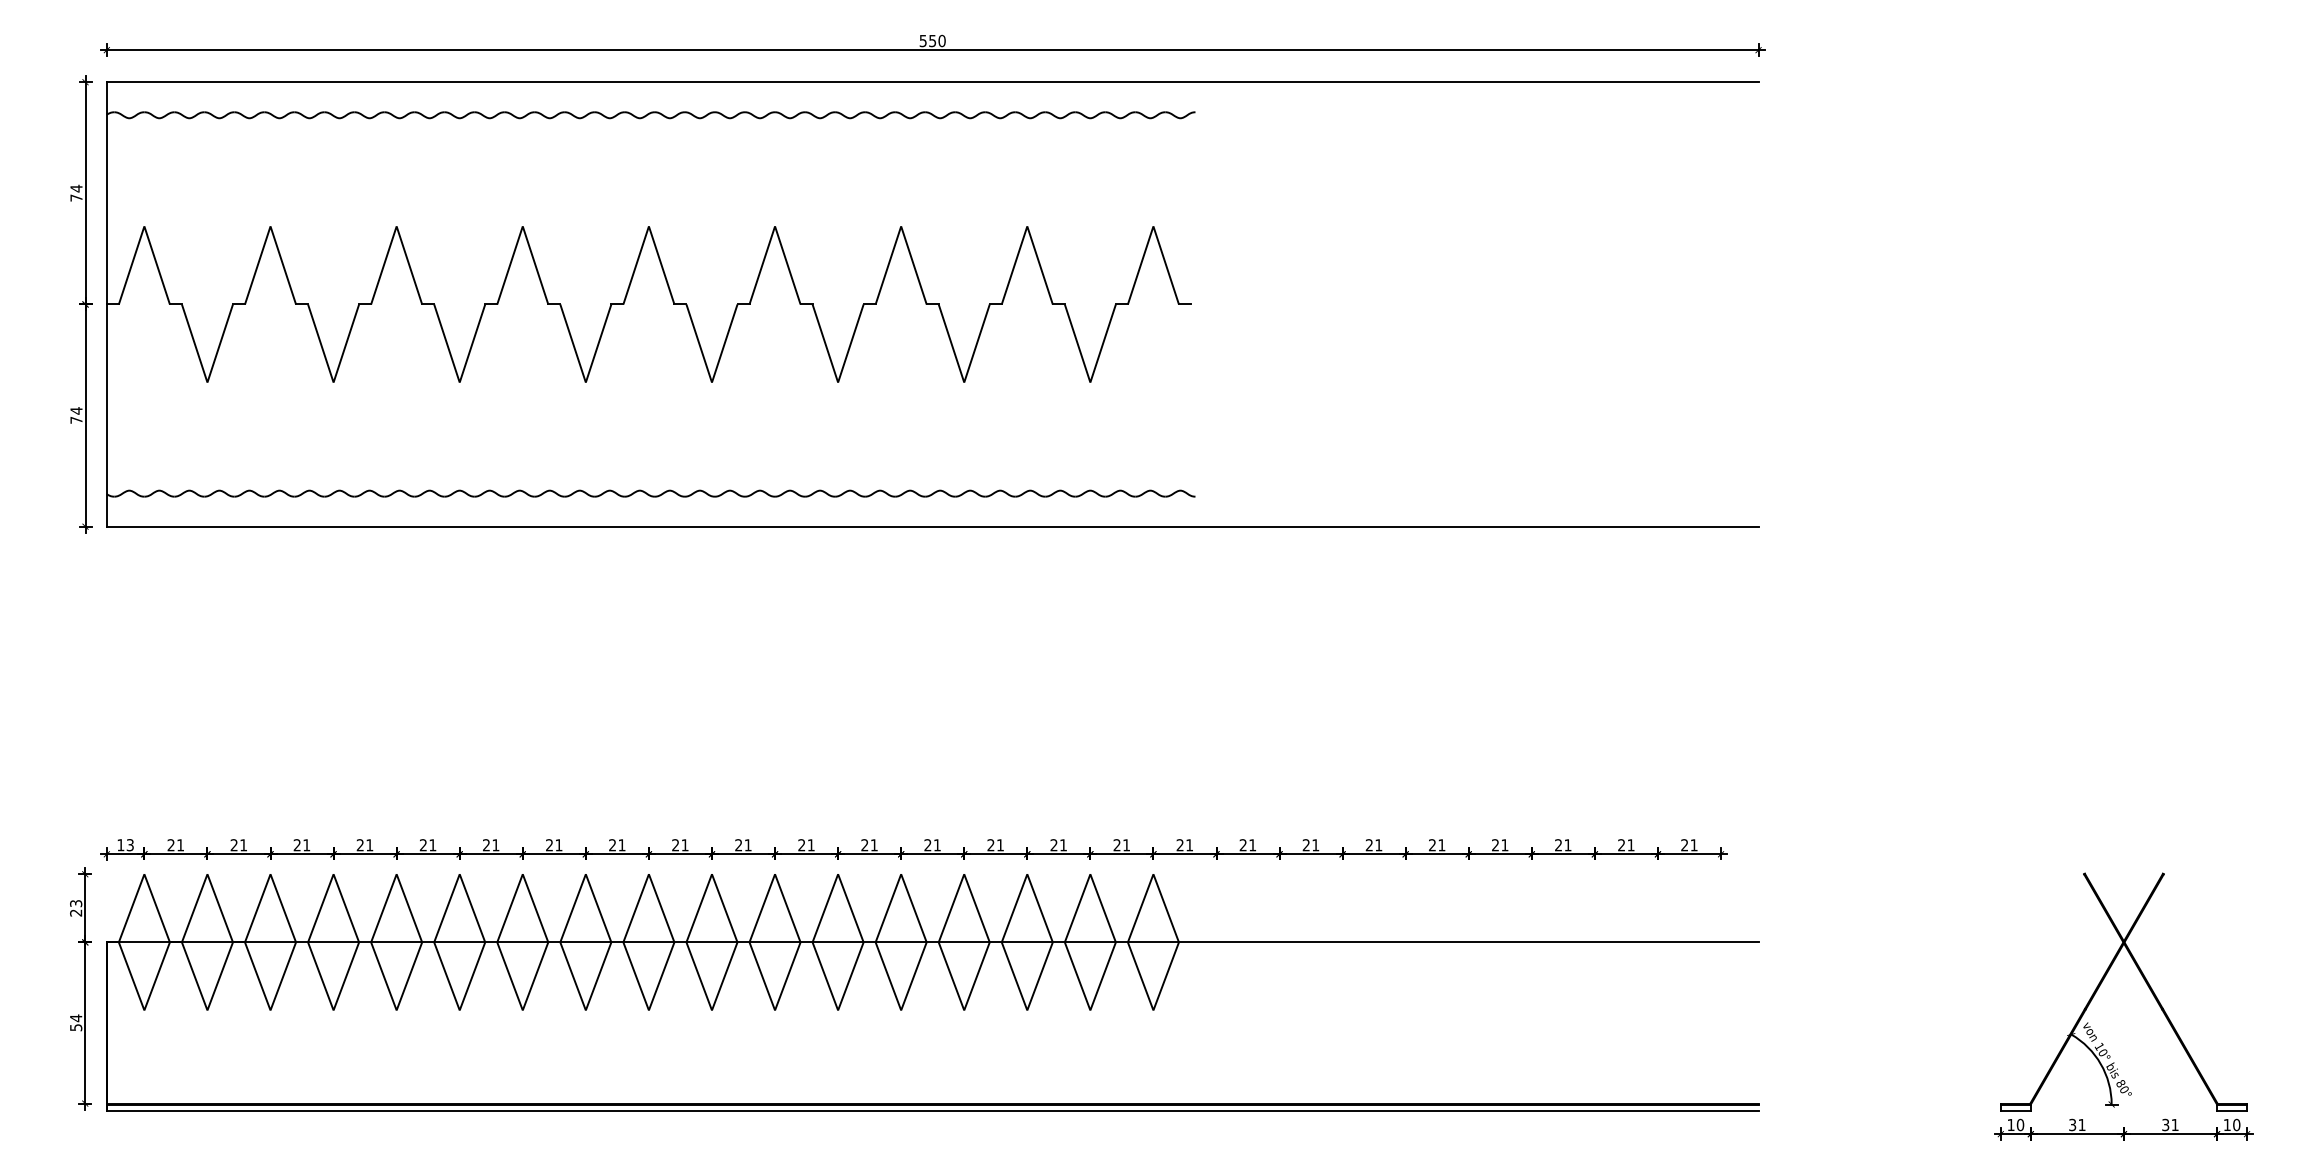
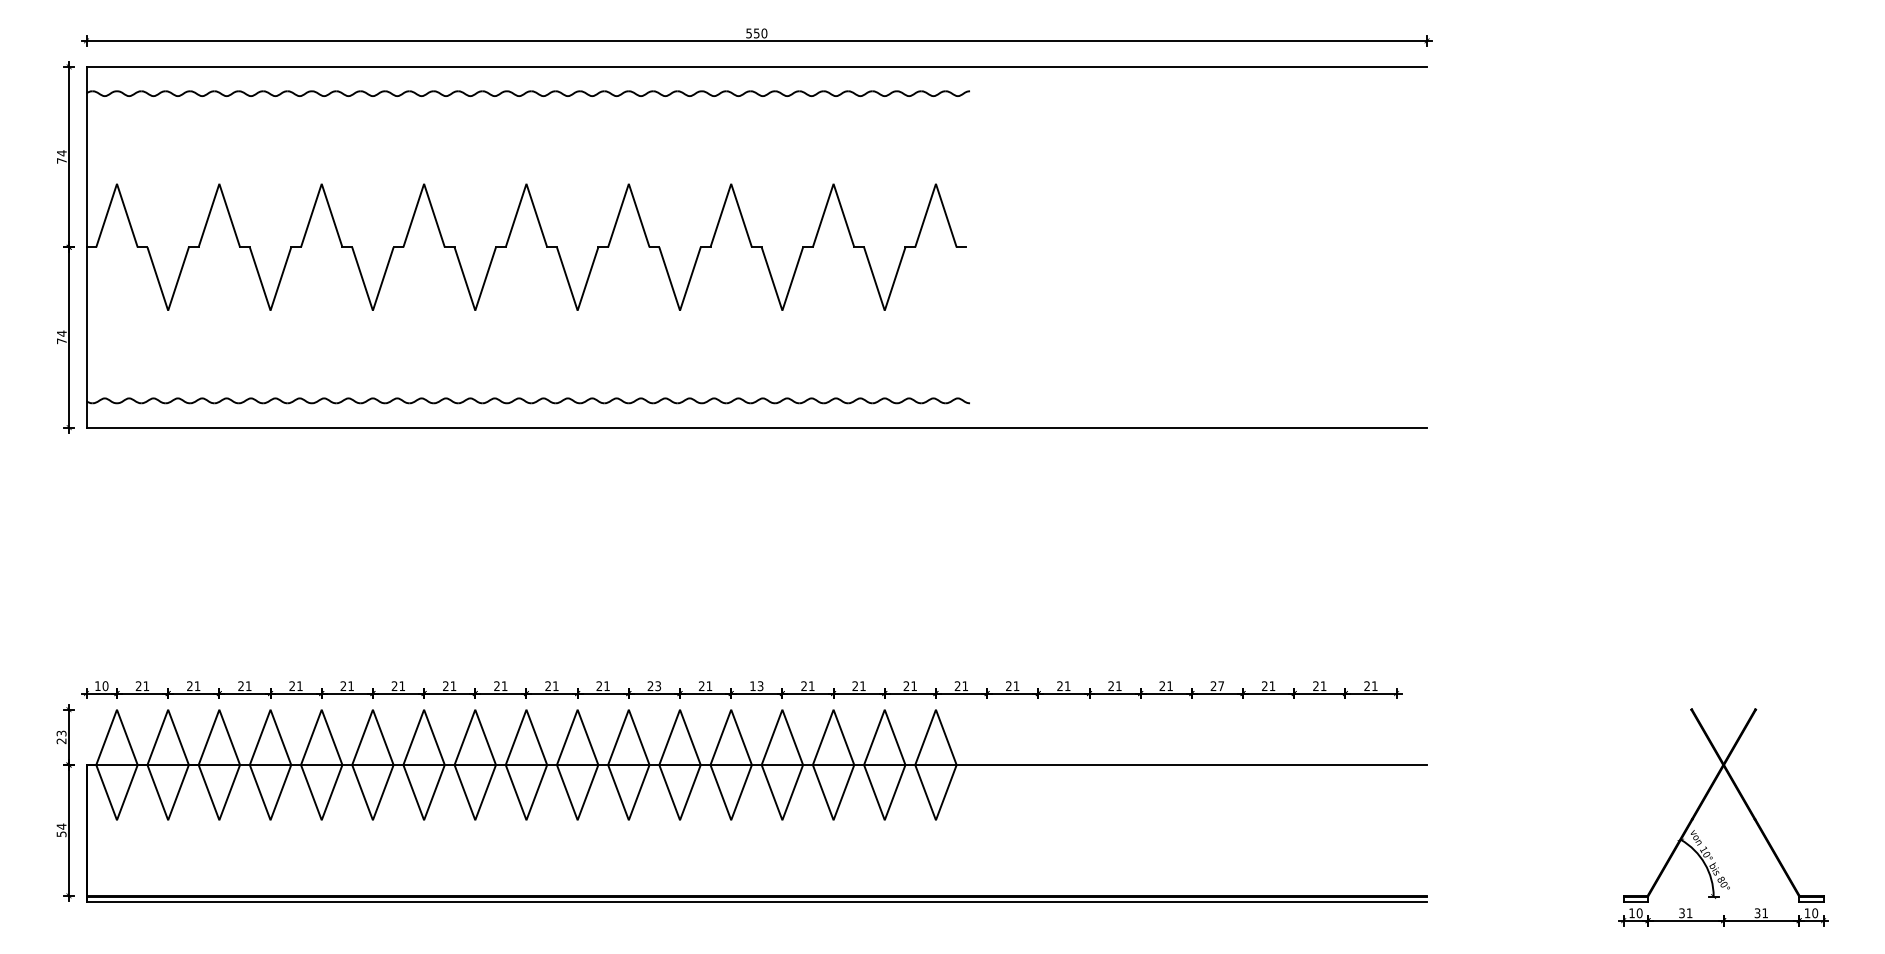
text: (1504, 844) -> (1220, 685), 21 -> 27
text: (130, 845) -> (105, 686), 13 -> 10
text: (811, 845) -> (658, 686), 21 -> 23
text: (932, 845) -> (756, 686), 21 -> 13

